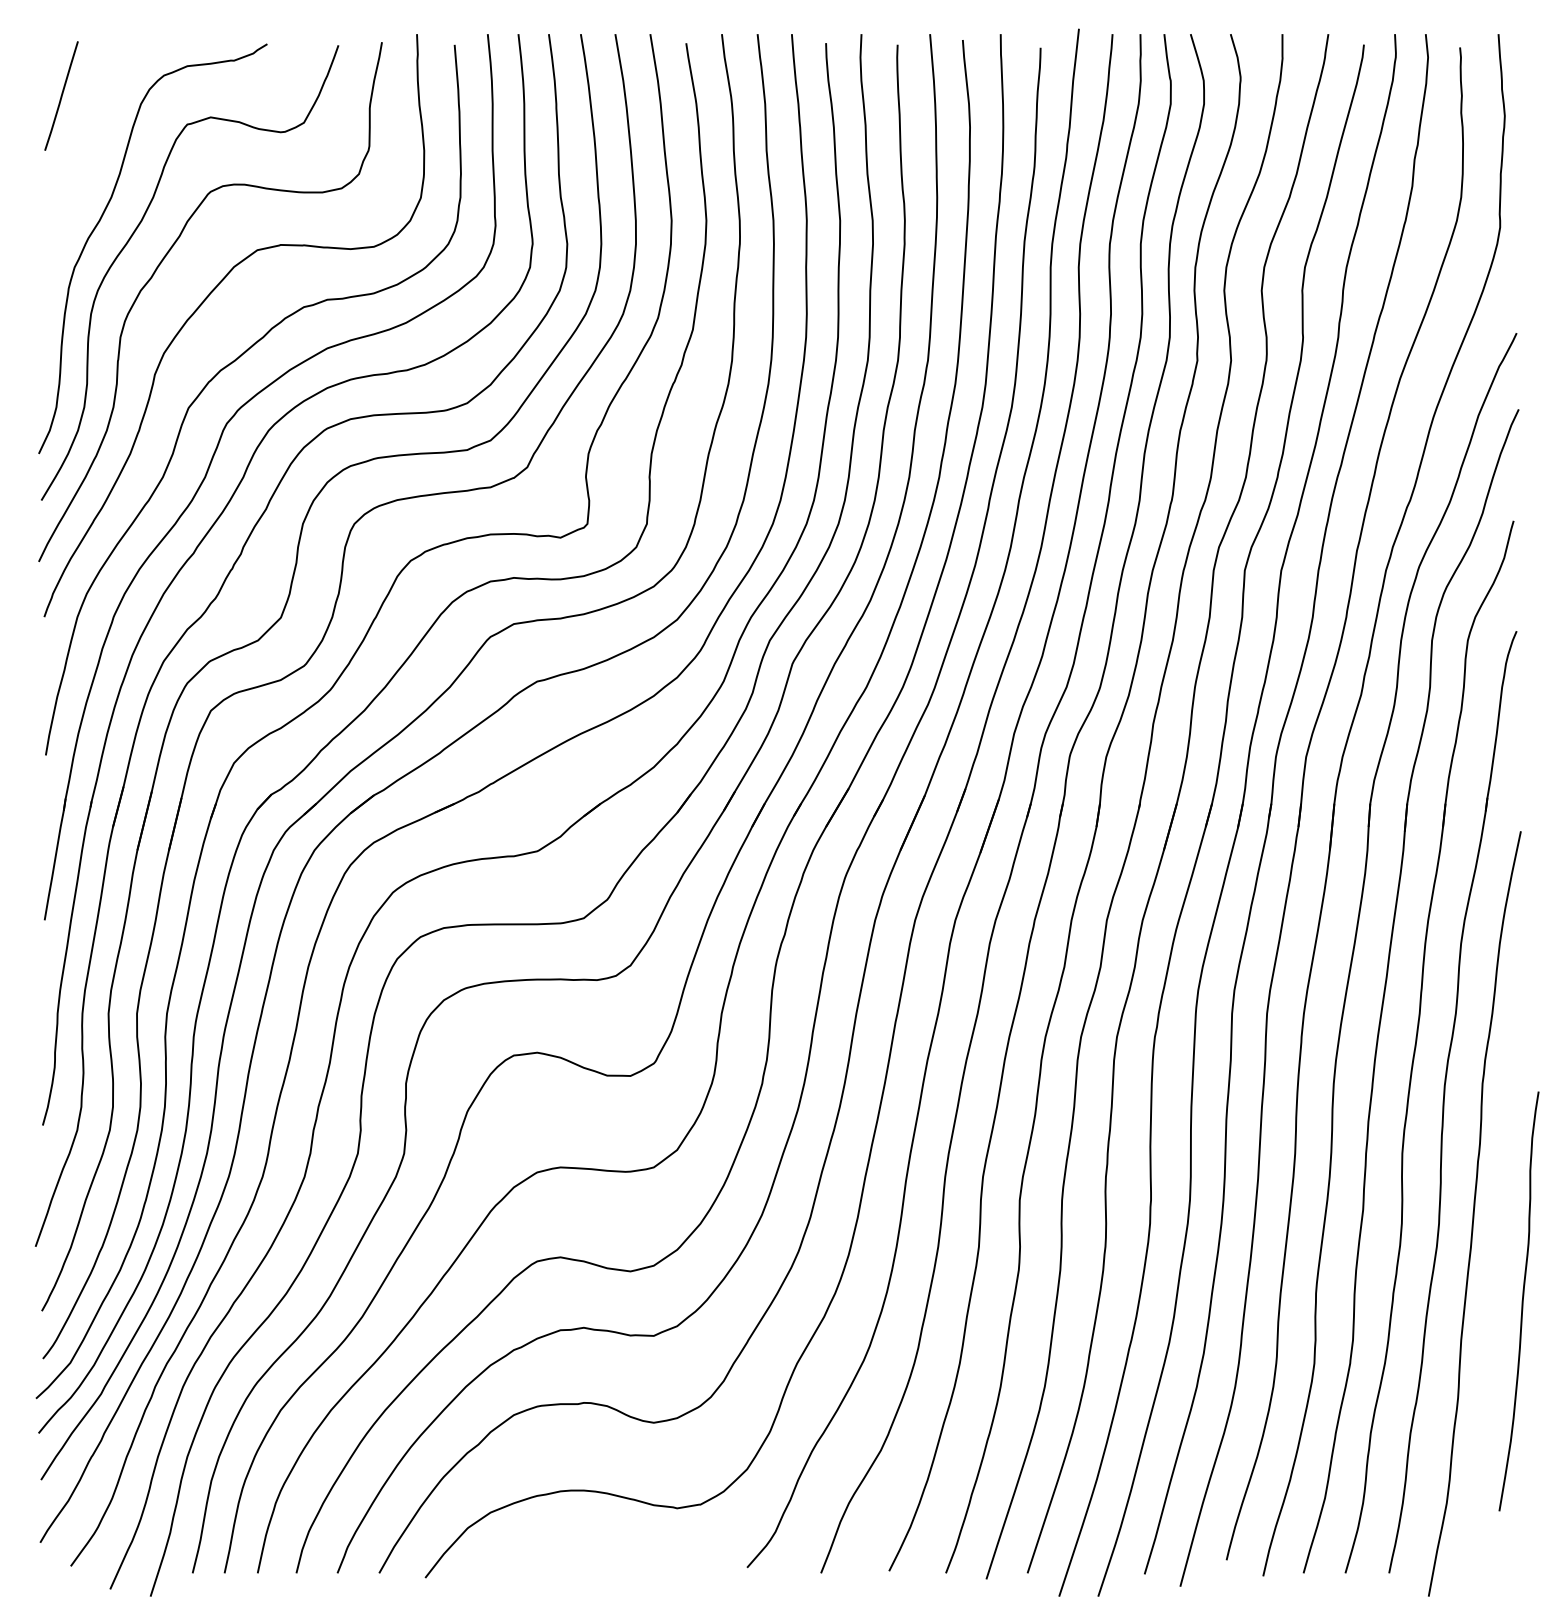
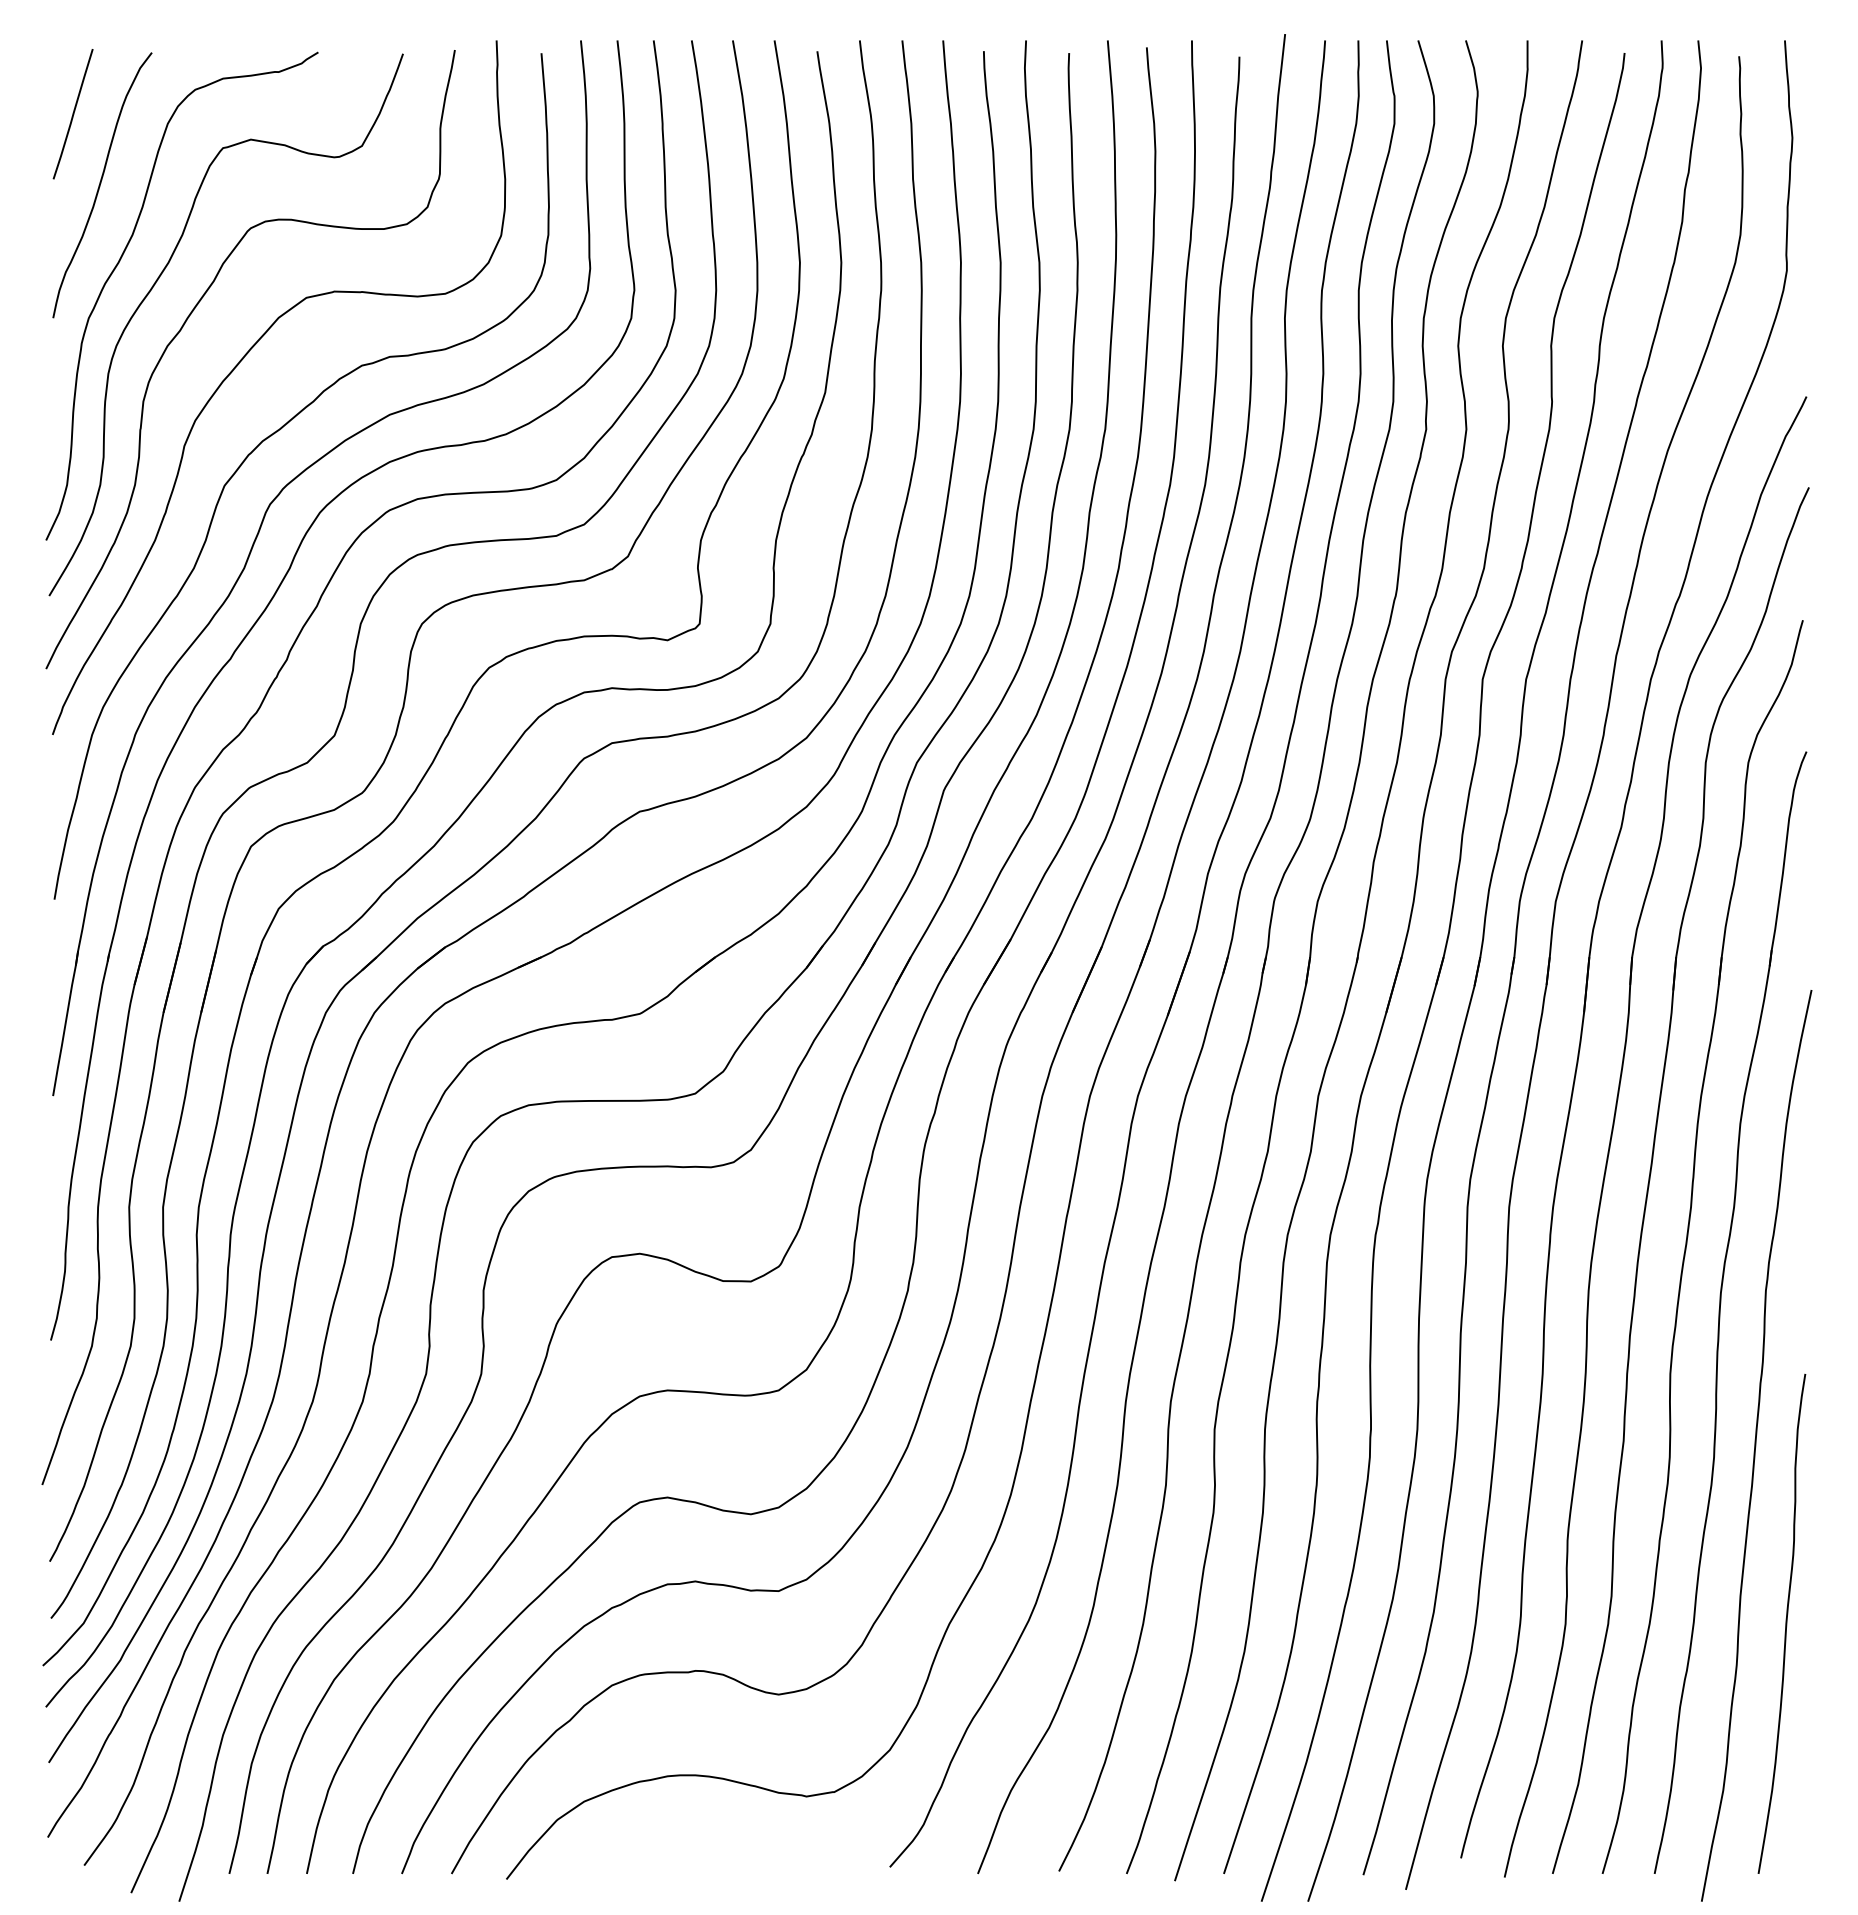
curve: (85, 154) -> (101, 183), added
curve: (1521, 1301) -> (1784, 1623), moved

